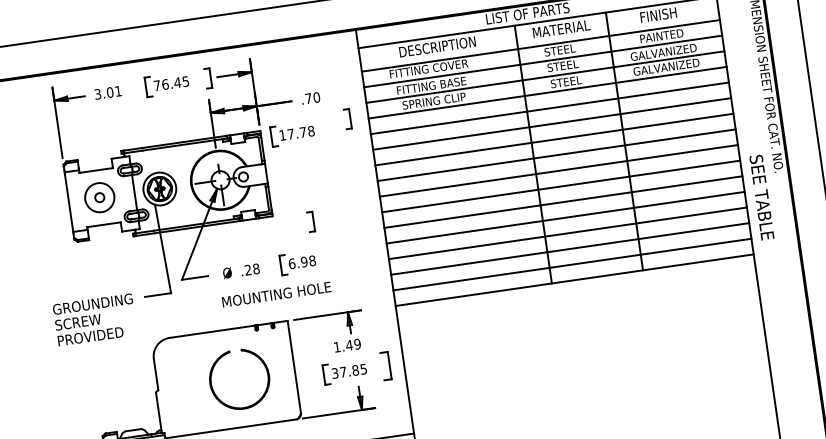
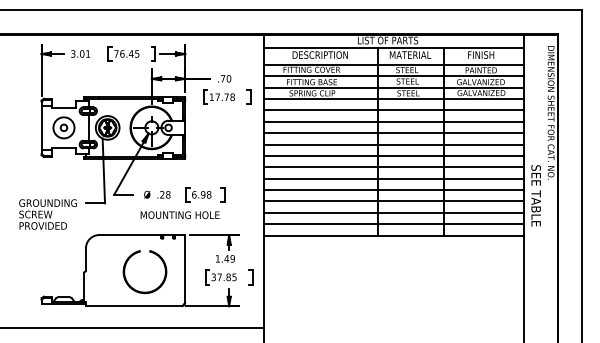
part: (291, 133) -> (218, 96), moved
part: (310, 221) -> (222, 194), moved
part: (385, 366) -> (250, 277), size x0.71

